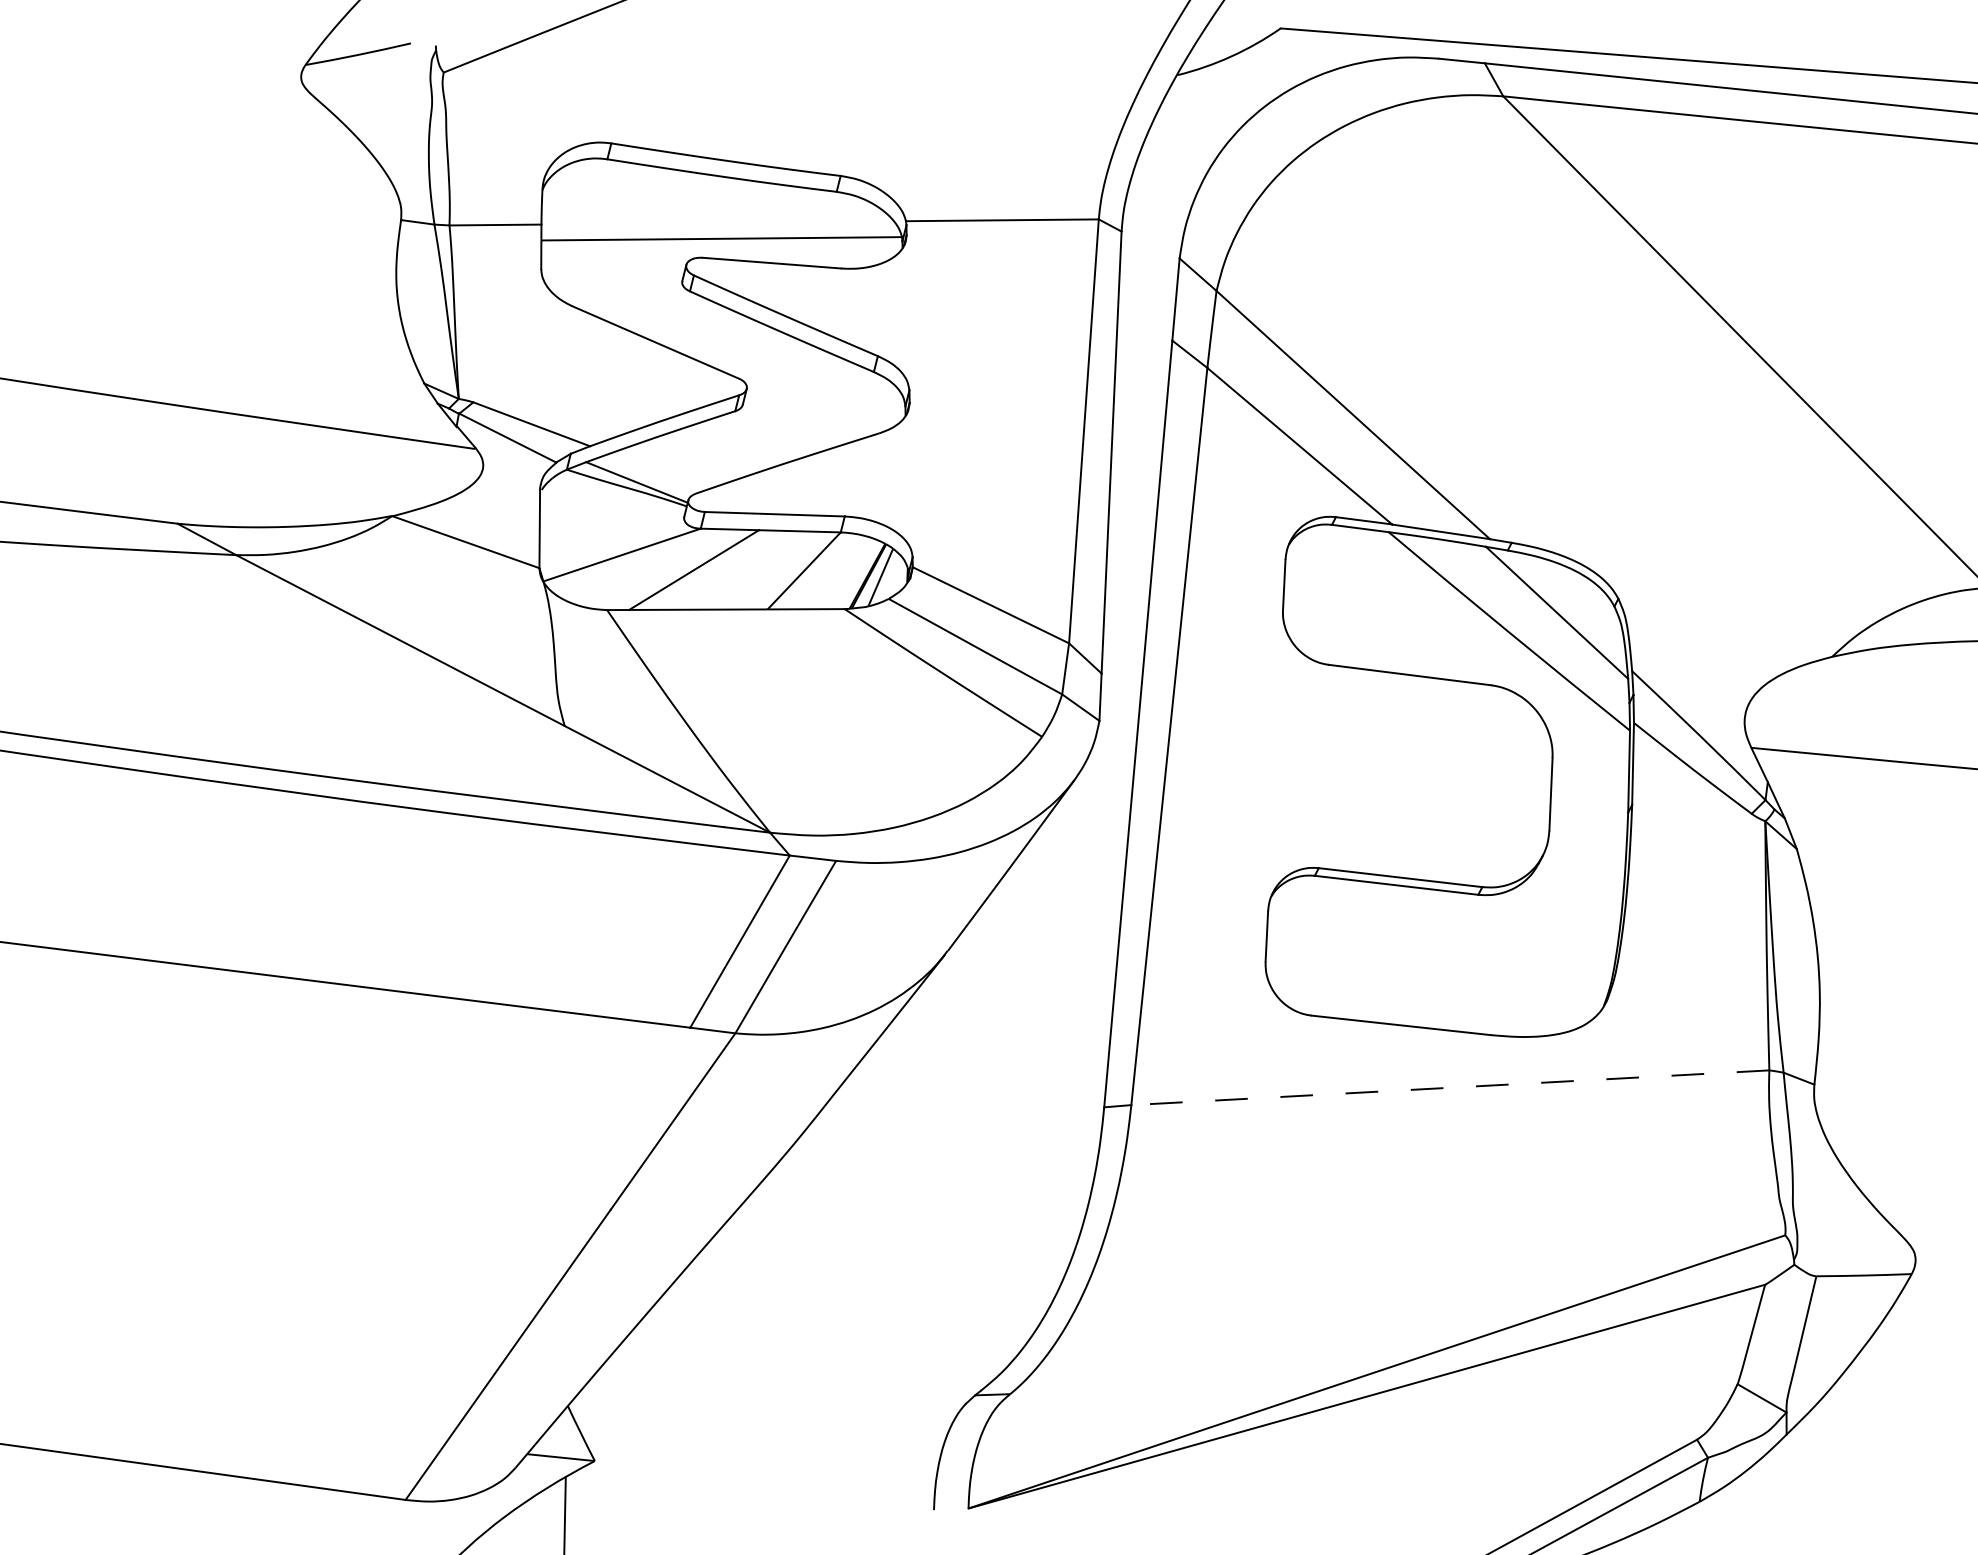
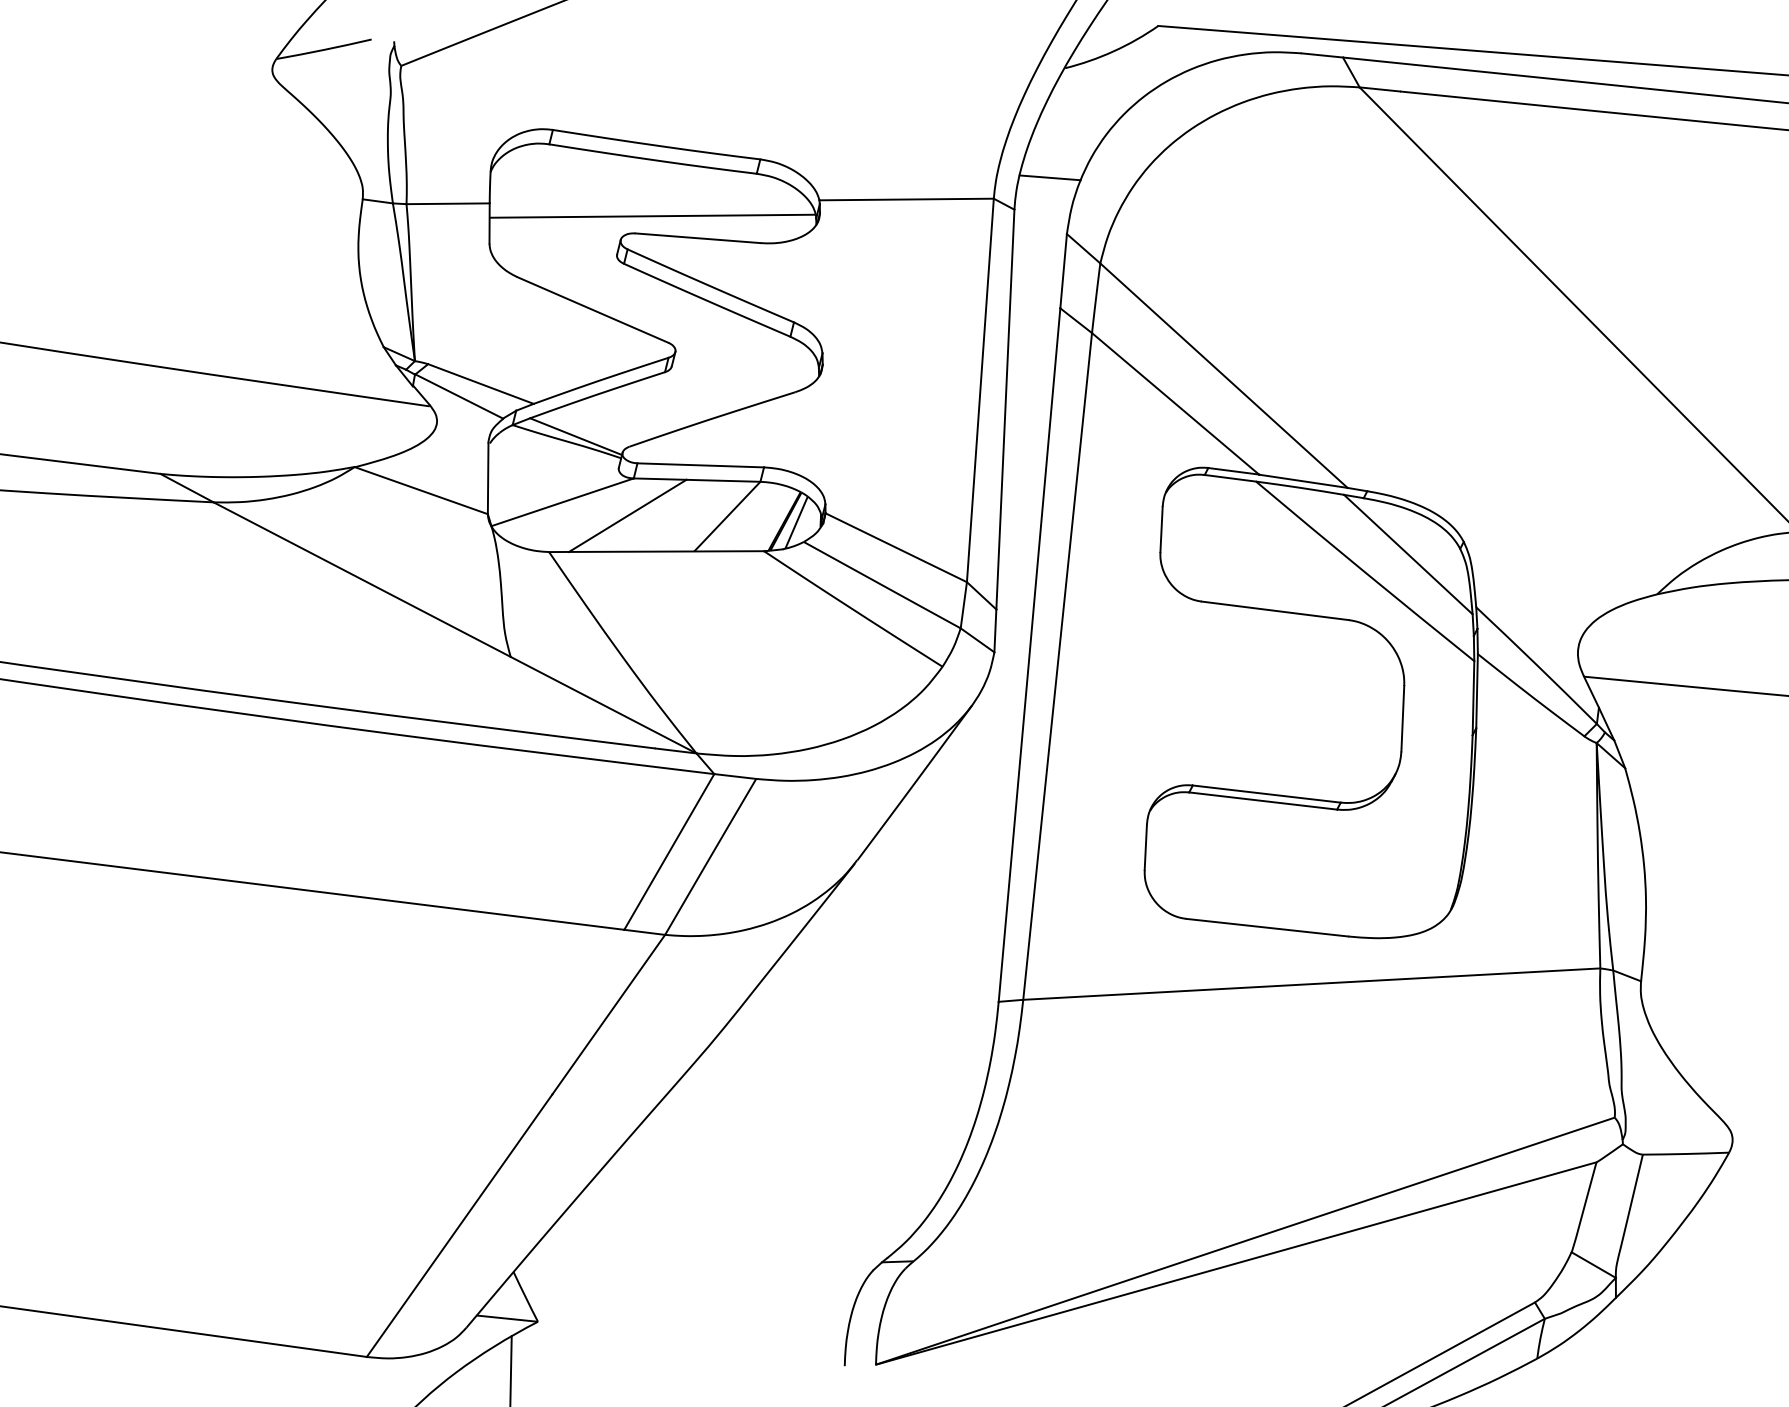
line: (1160, 196) -> (1049, 177), added
line: (1450, 1087) -> (1311, 983), dashed -> solid

